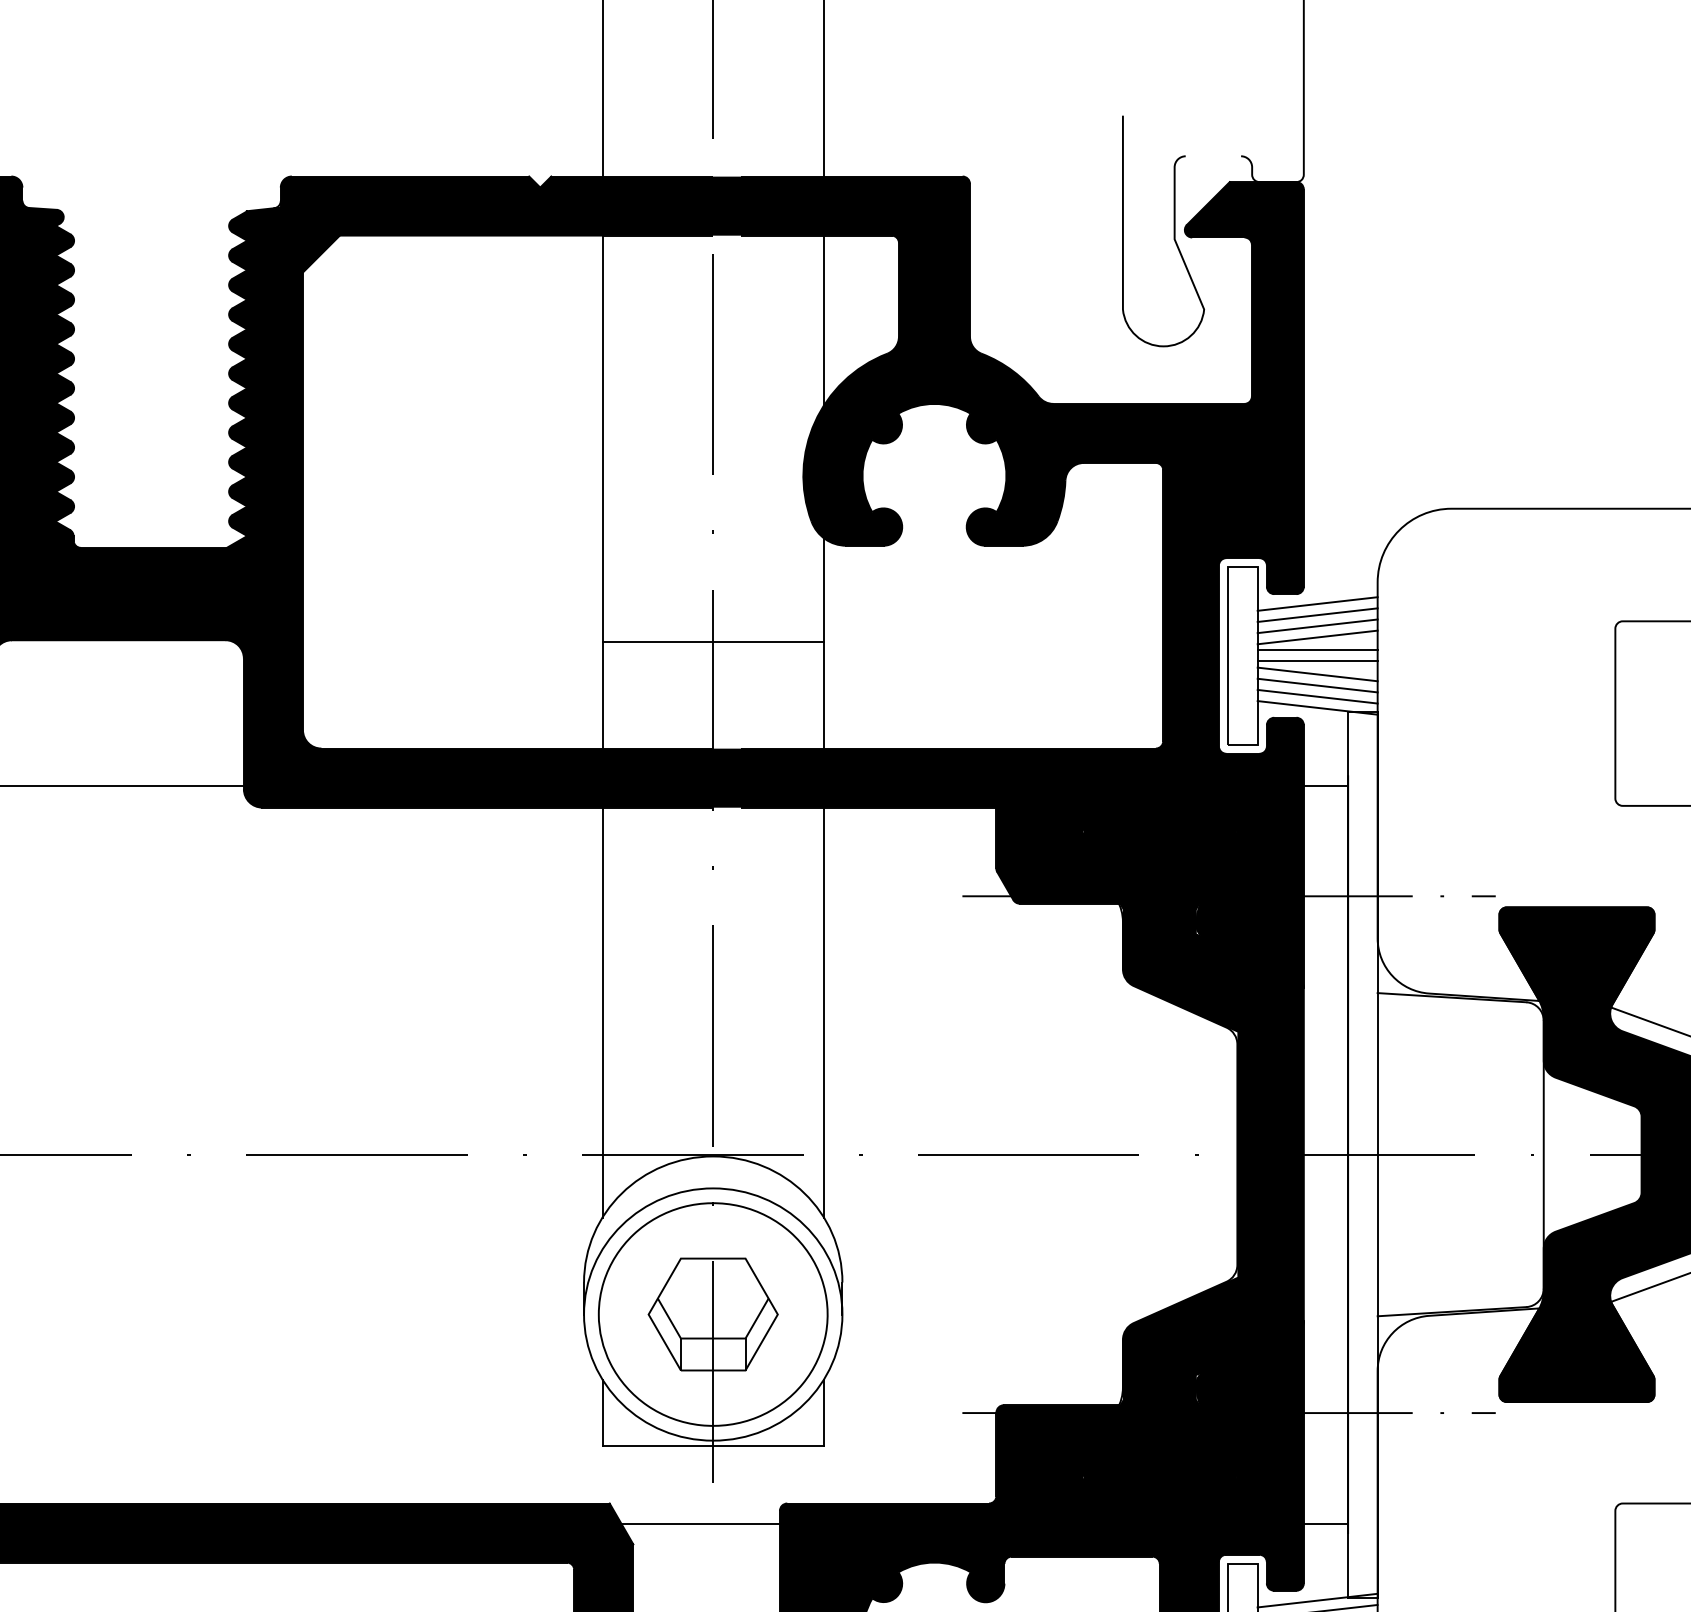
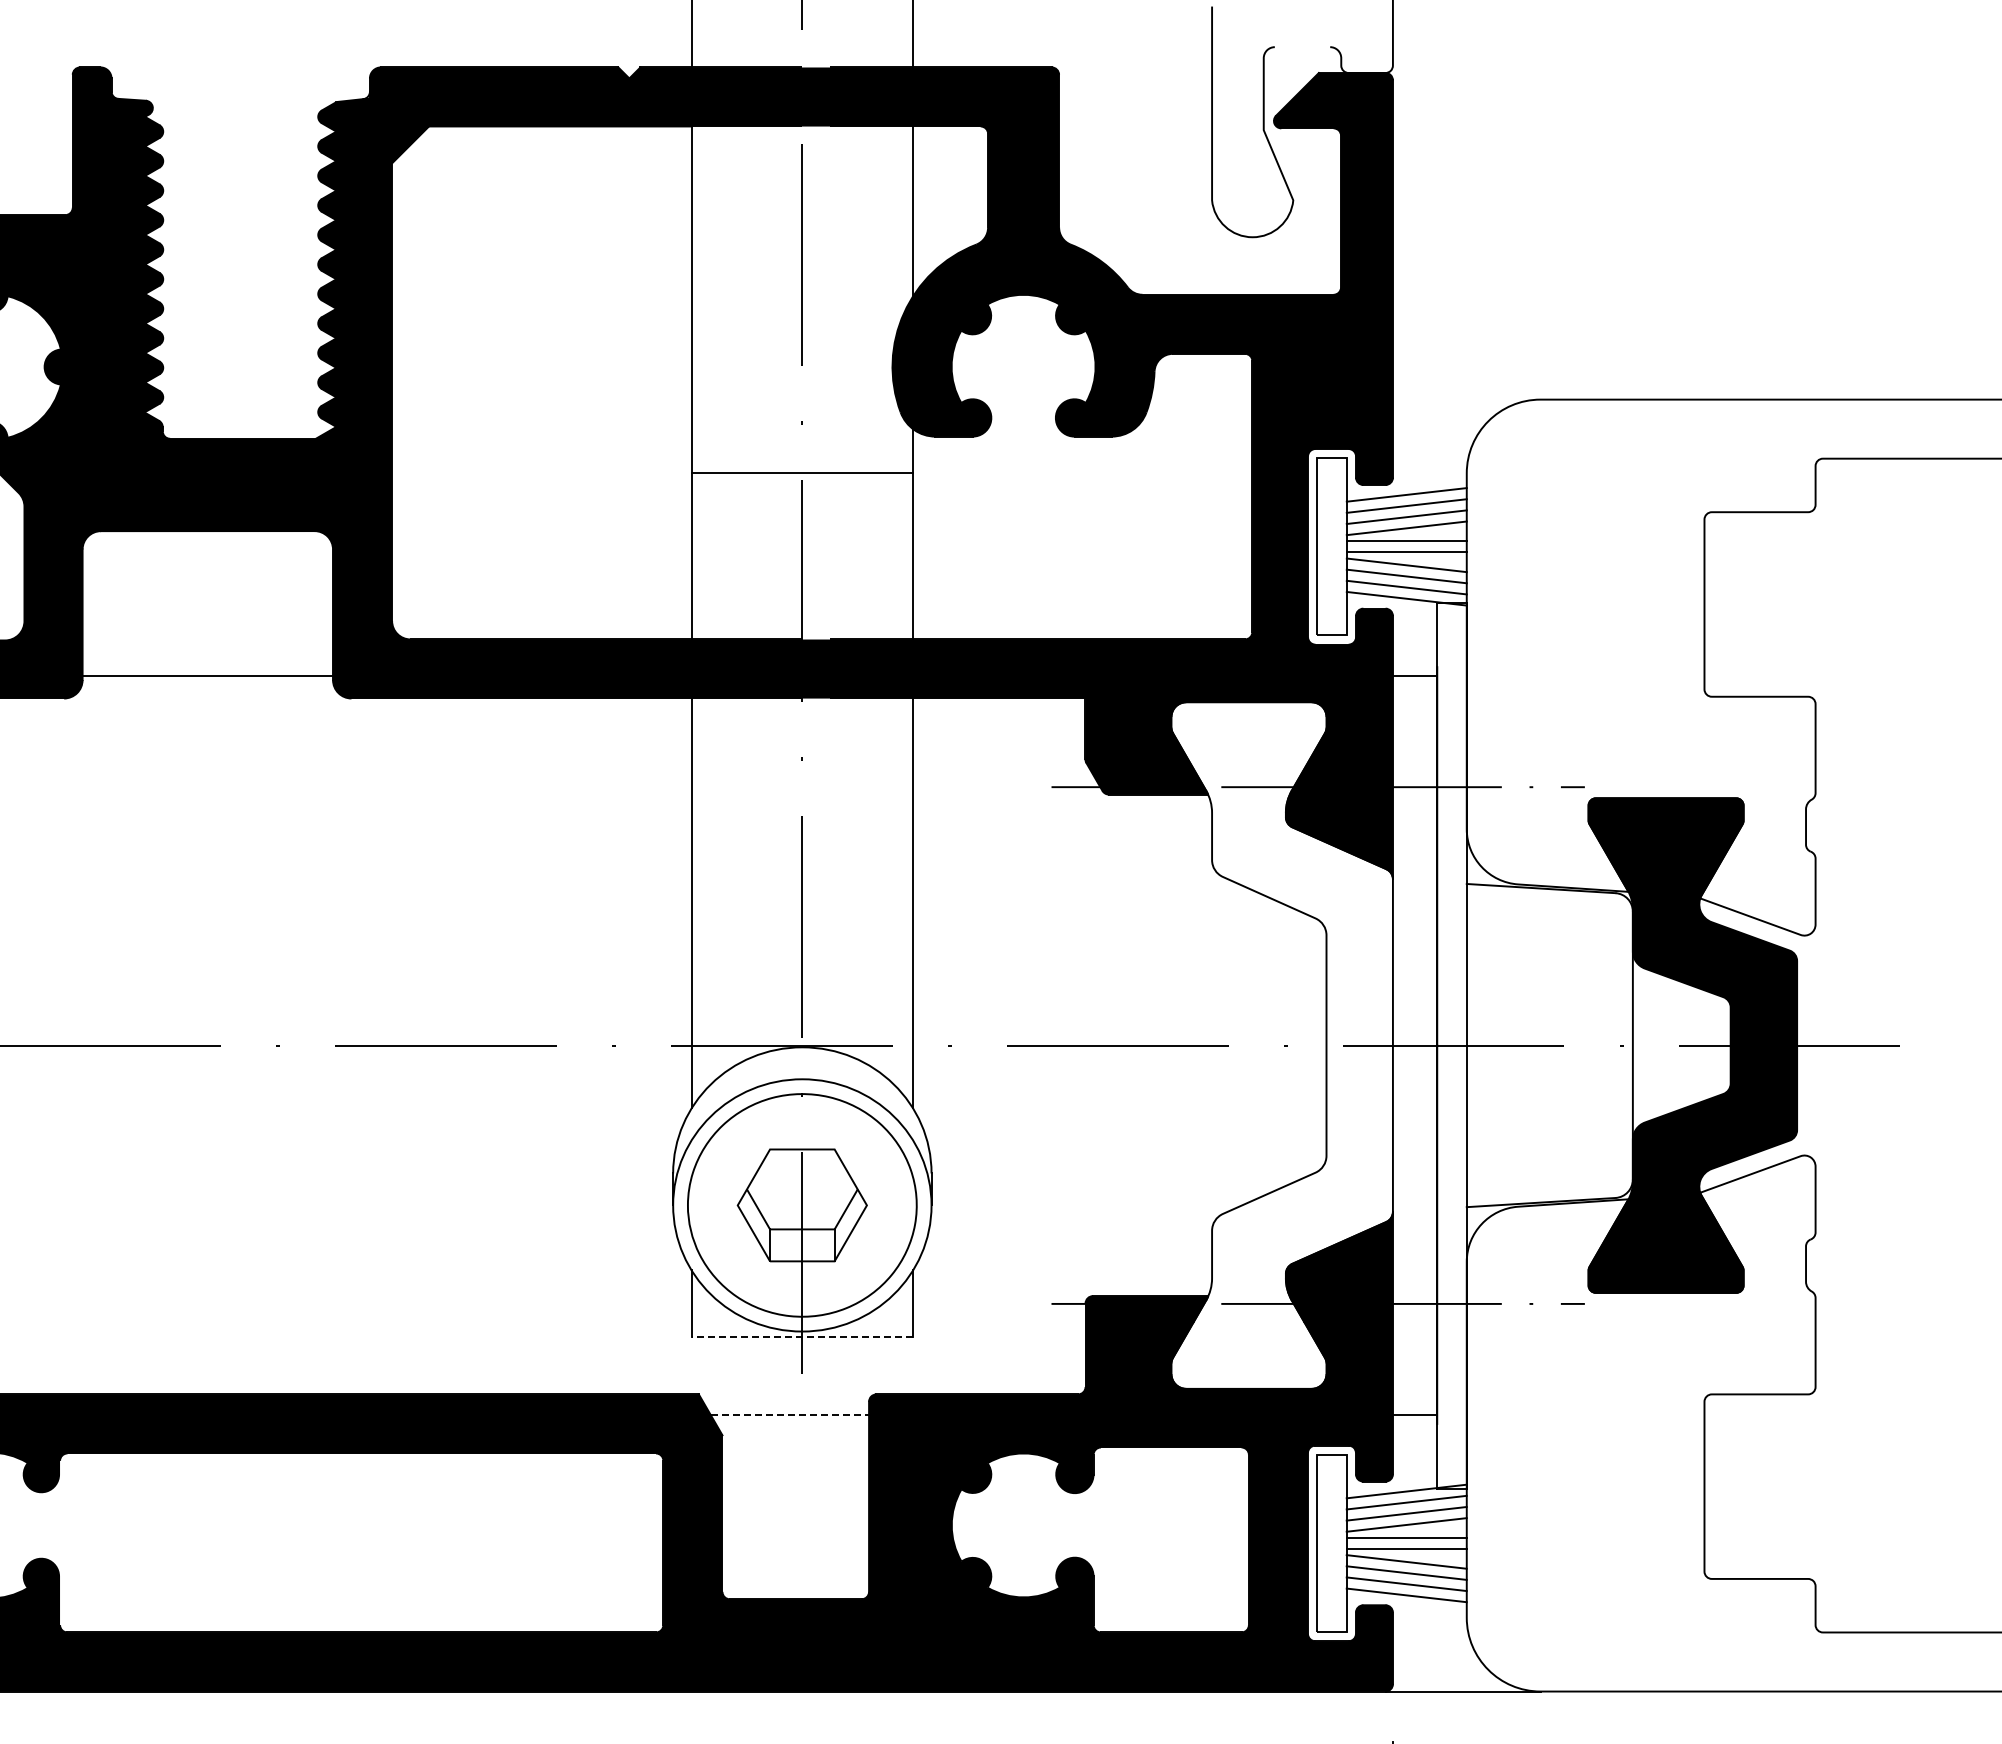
line: (713, 641) -> (802, 473), moved
fill: (1192, 1154) -> (1281, 1045), removed
line: (713, 1445) -> (802, 1336), solid -> dashed
line: (701, 1523) -> (790, 1414), solid -> dashed

